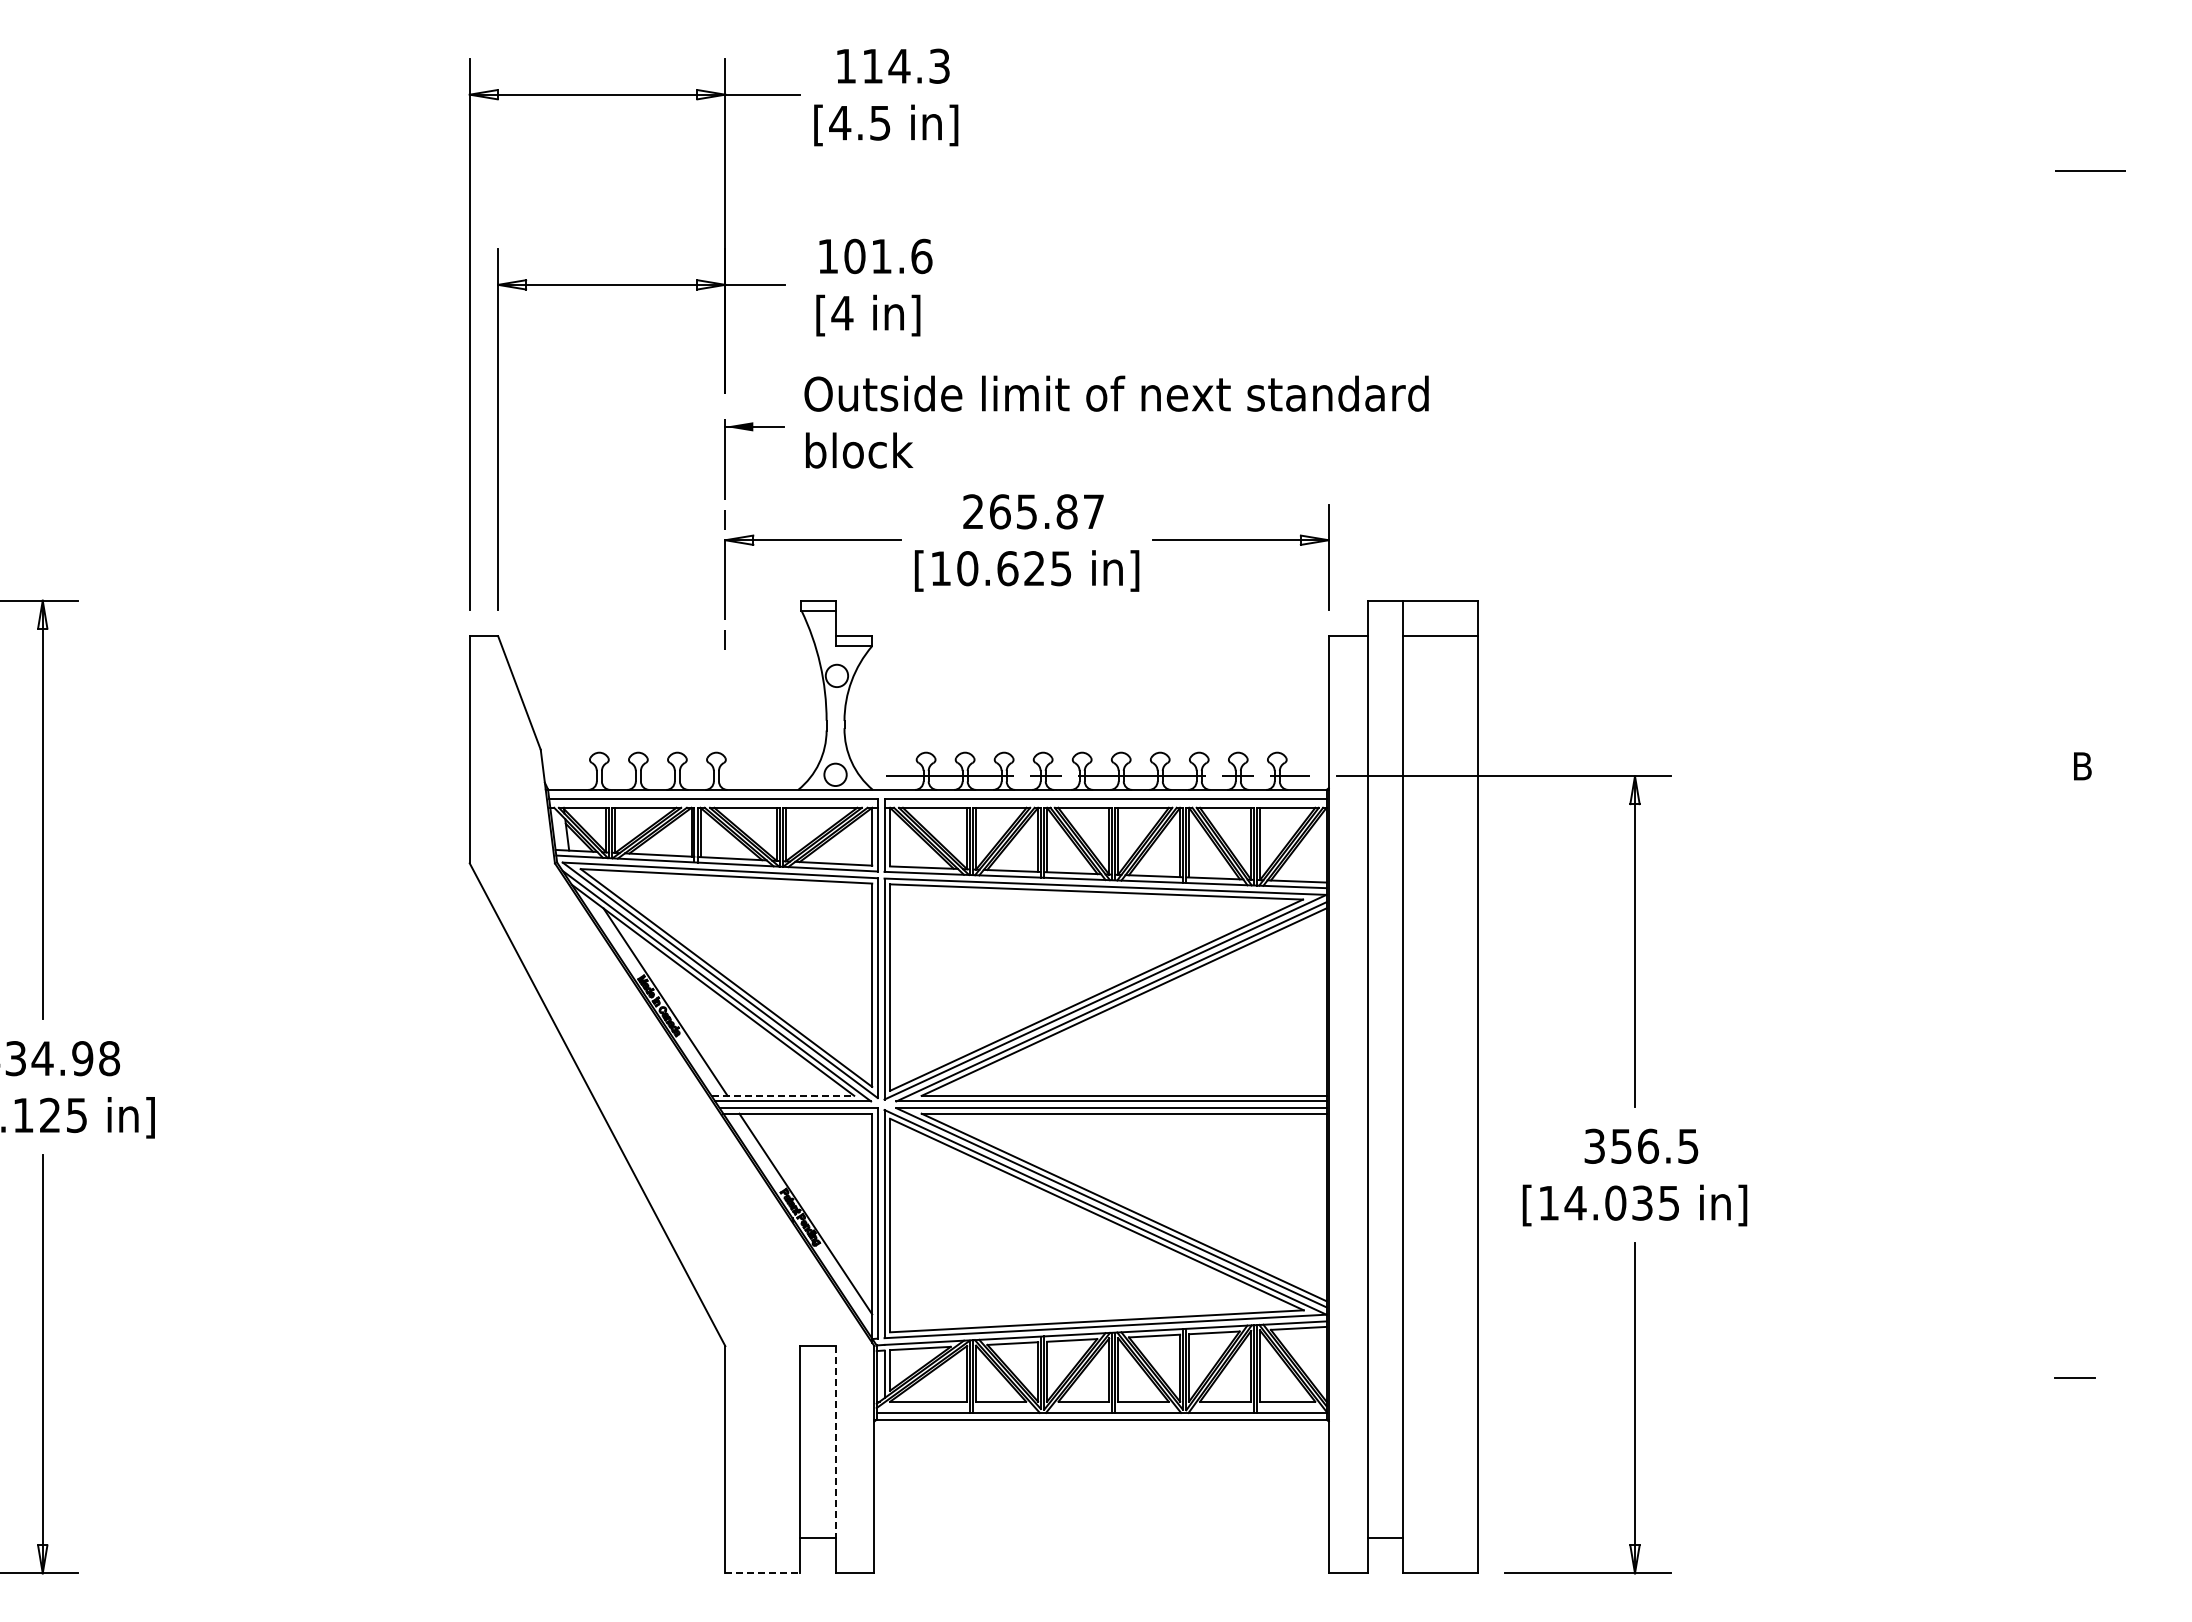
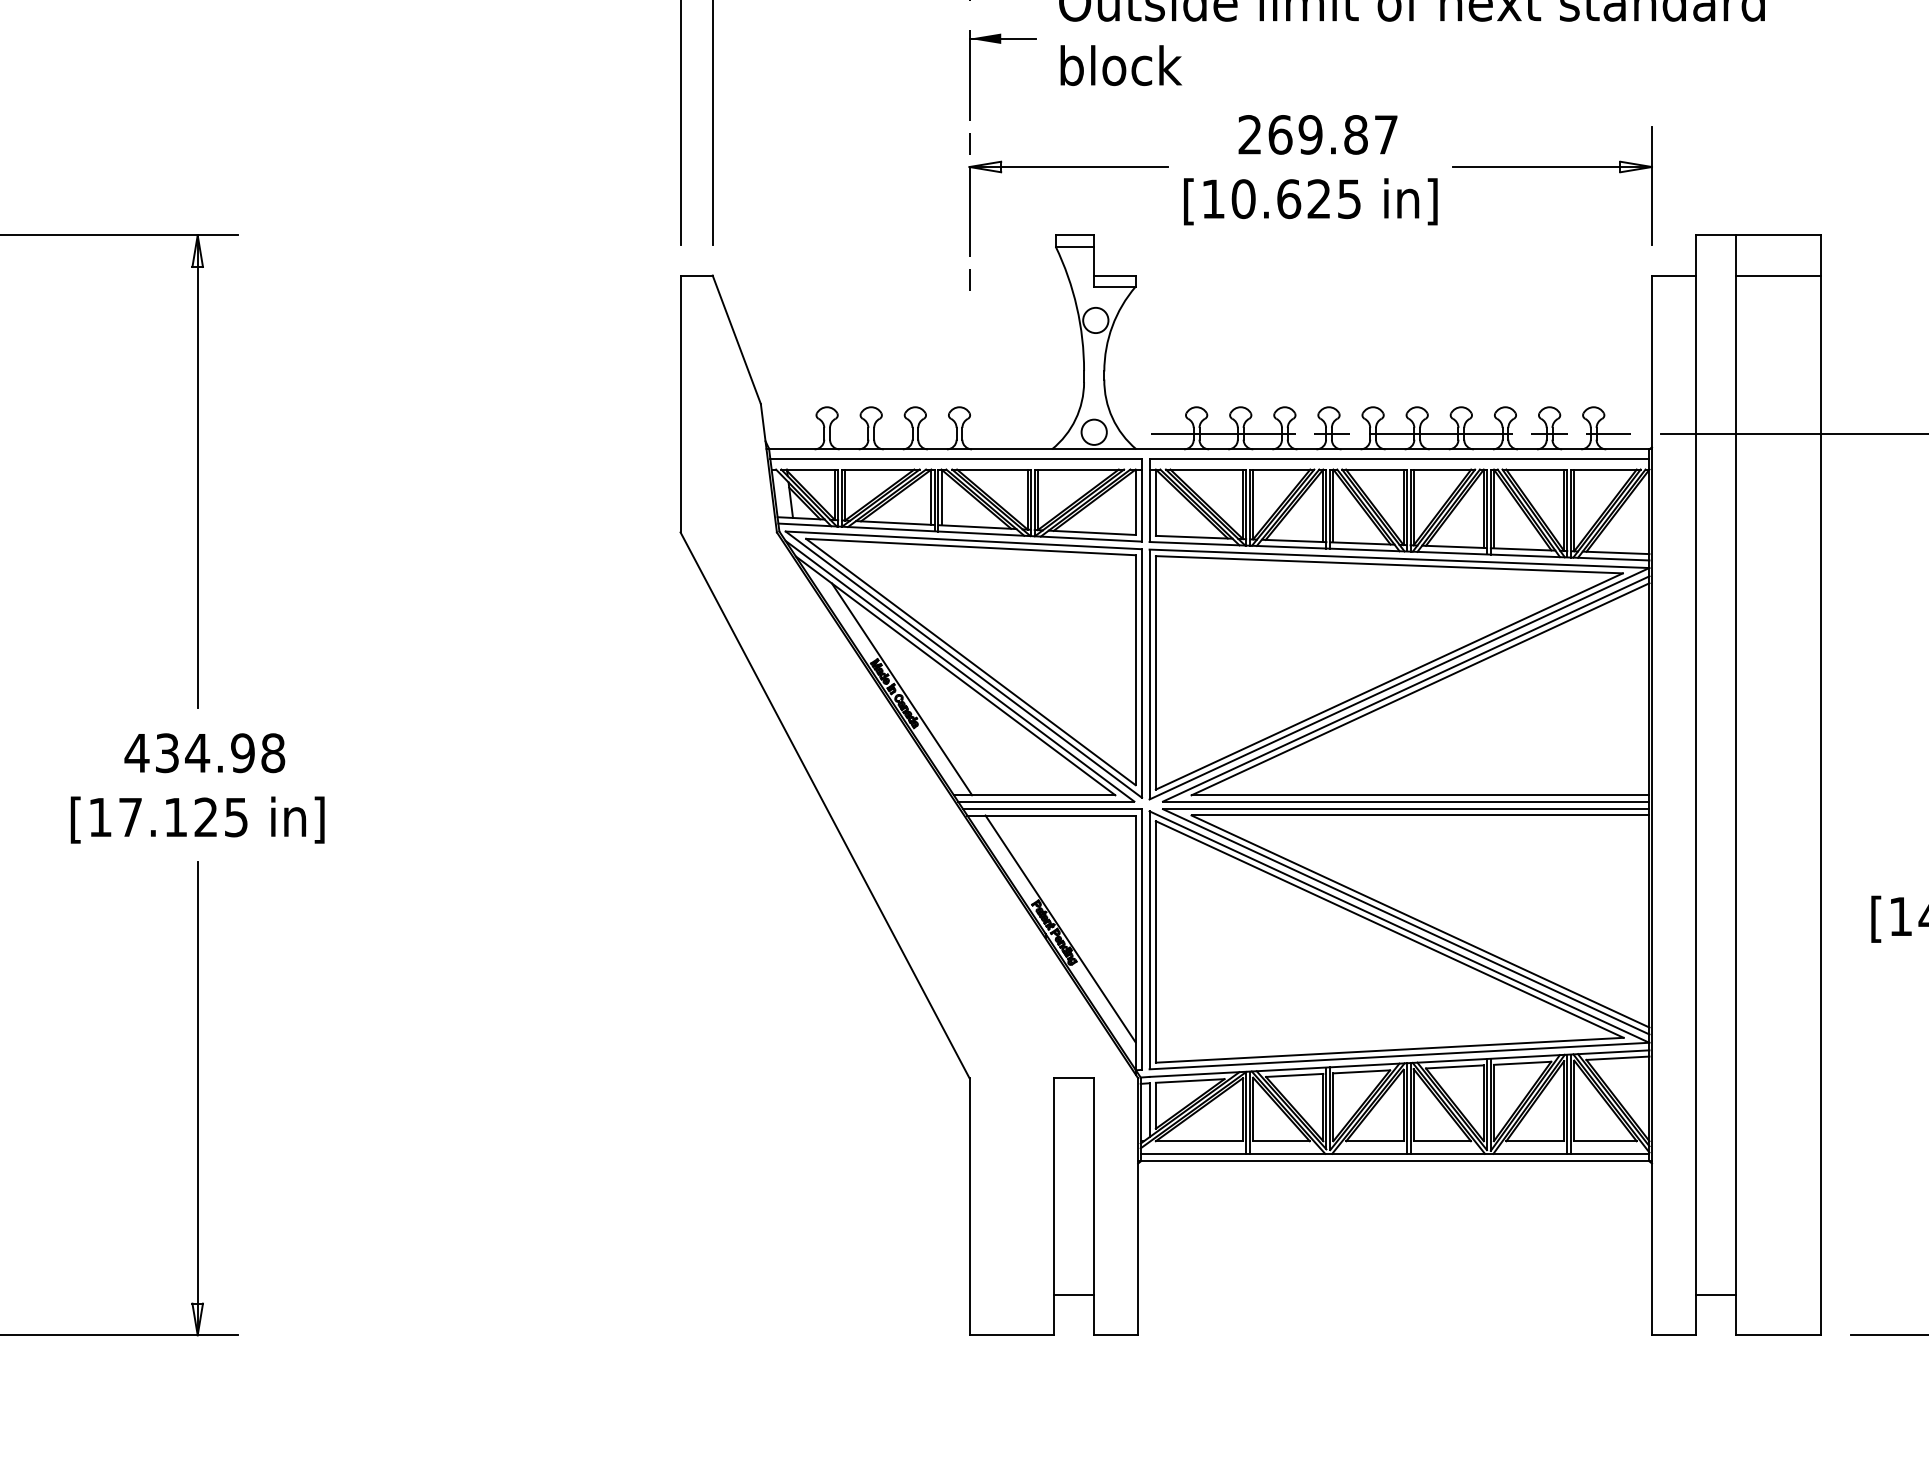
text: (1026, 511) -> (1310, 134), 265.87 -> 269.87
line: (783, 1095) -> (1035, 794), dashed -> solid
line: (835, 1442) -> (1094, 1187), dashed -> solid
line: (763, 1573) -> (1012, 1335), dashed -> solid

